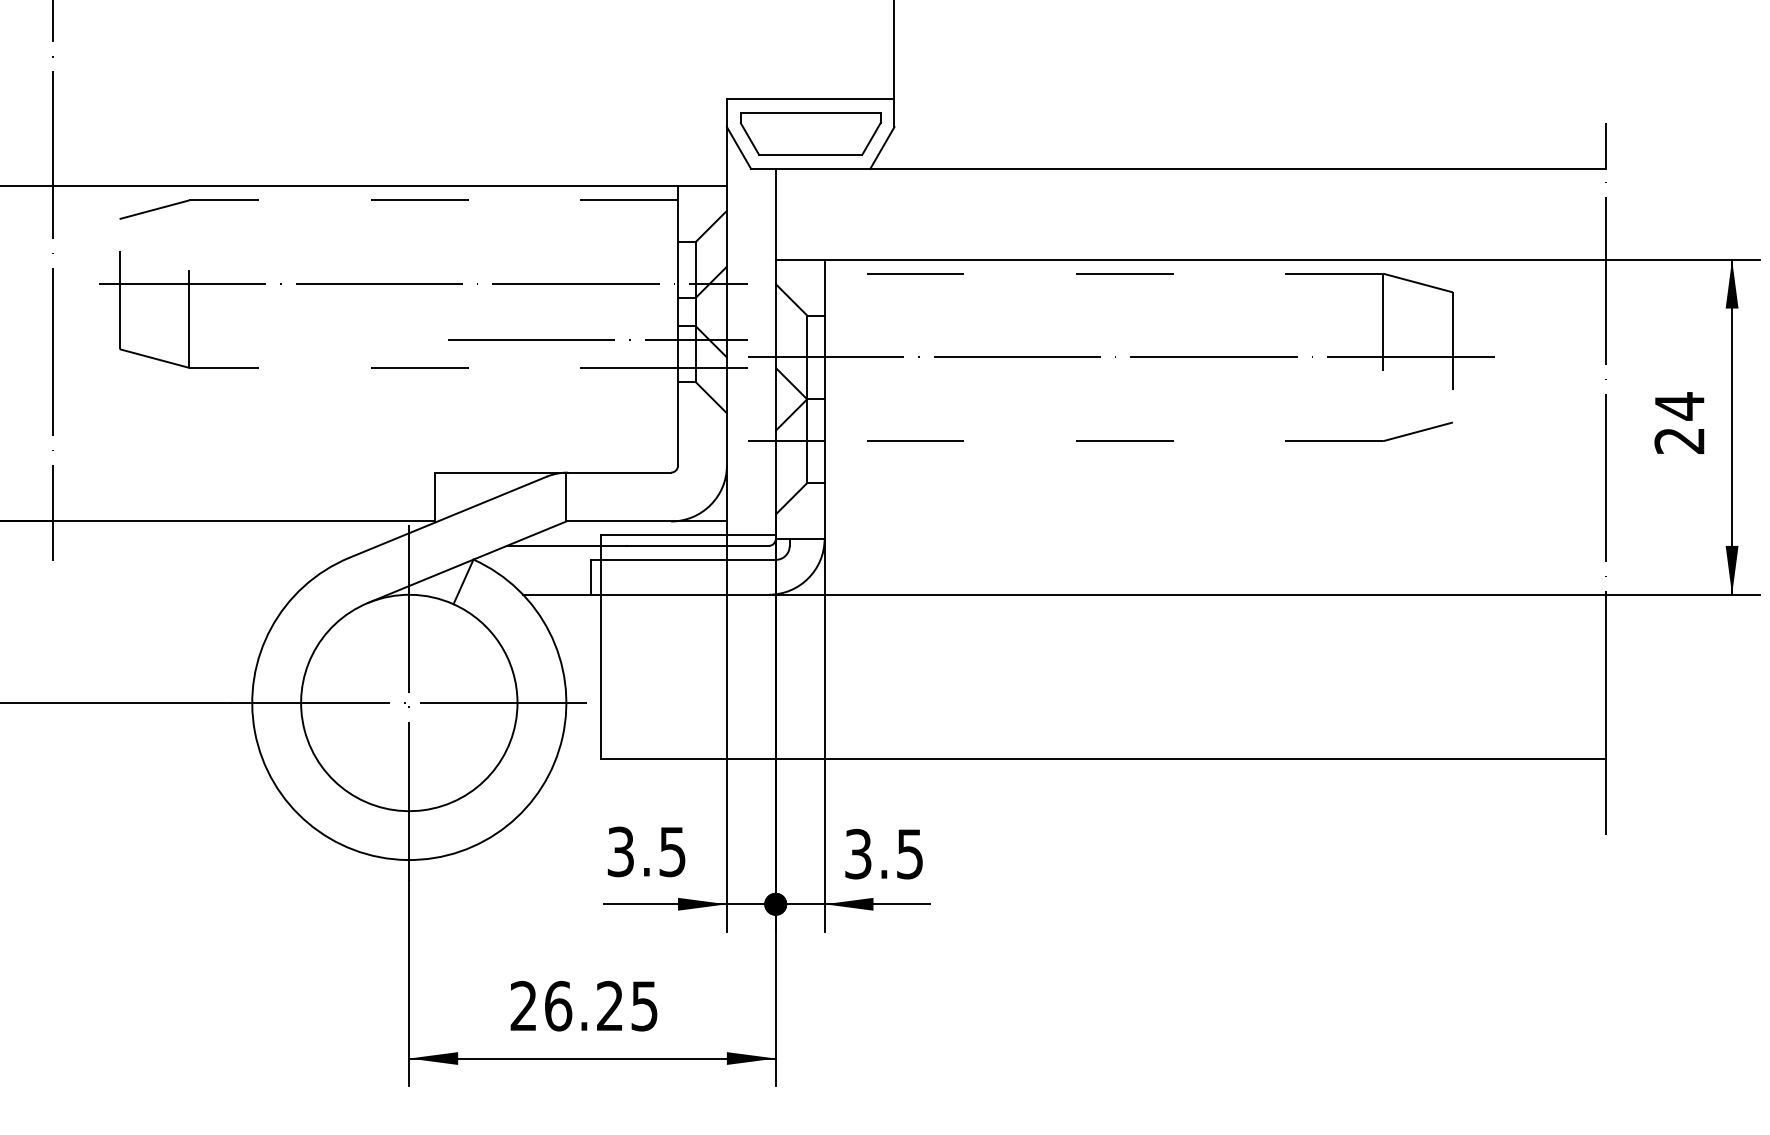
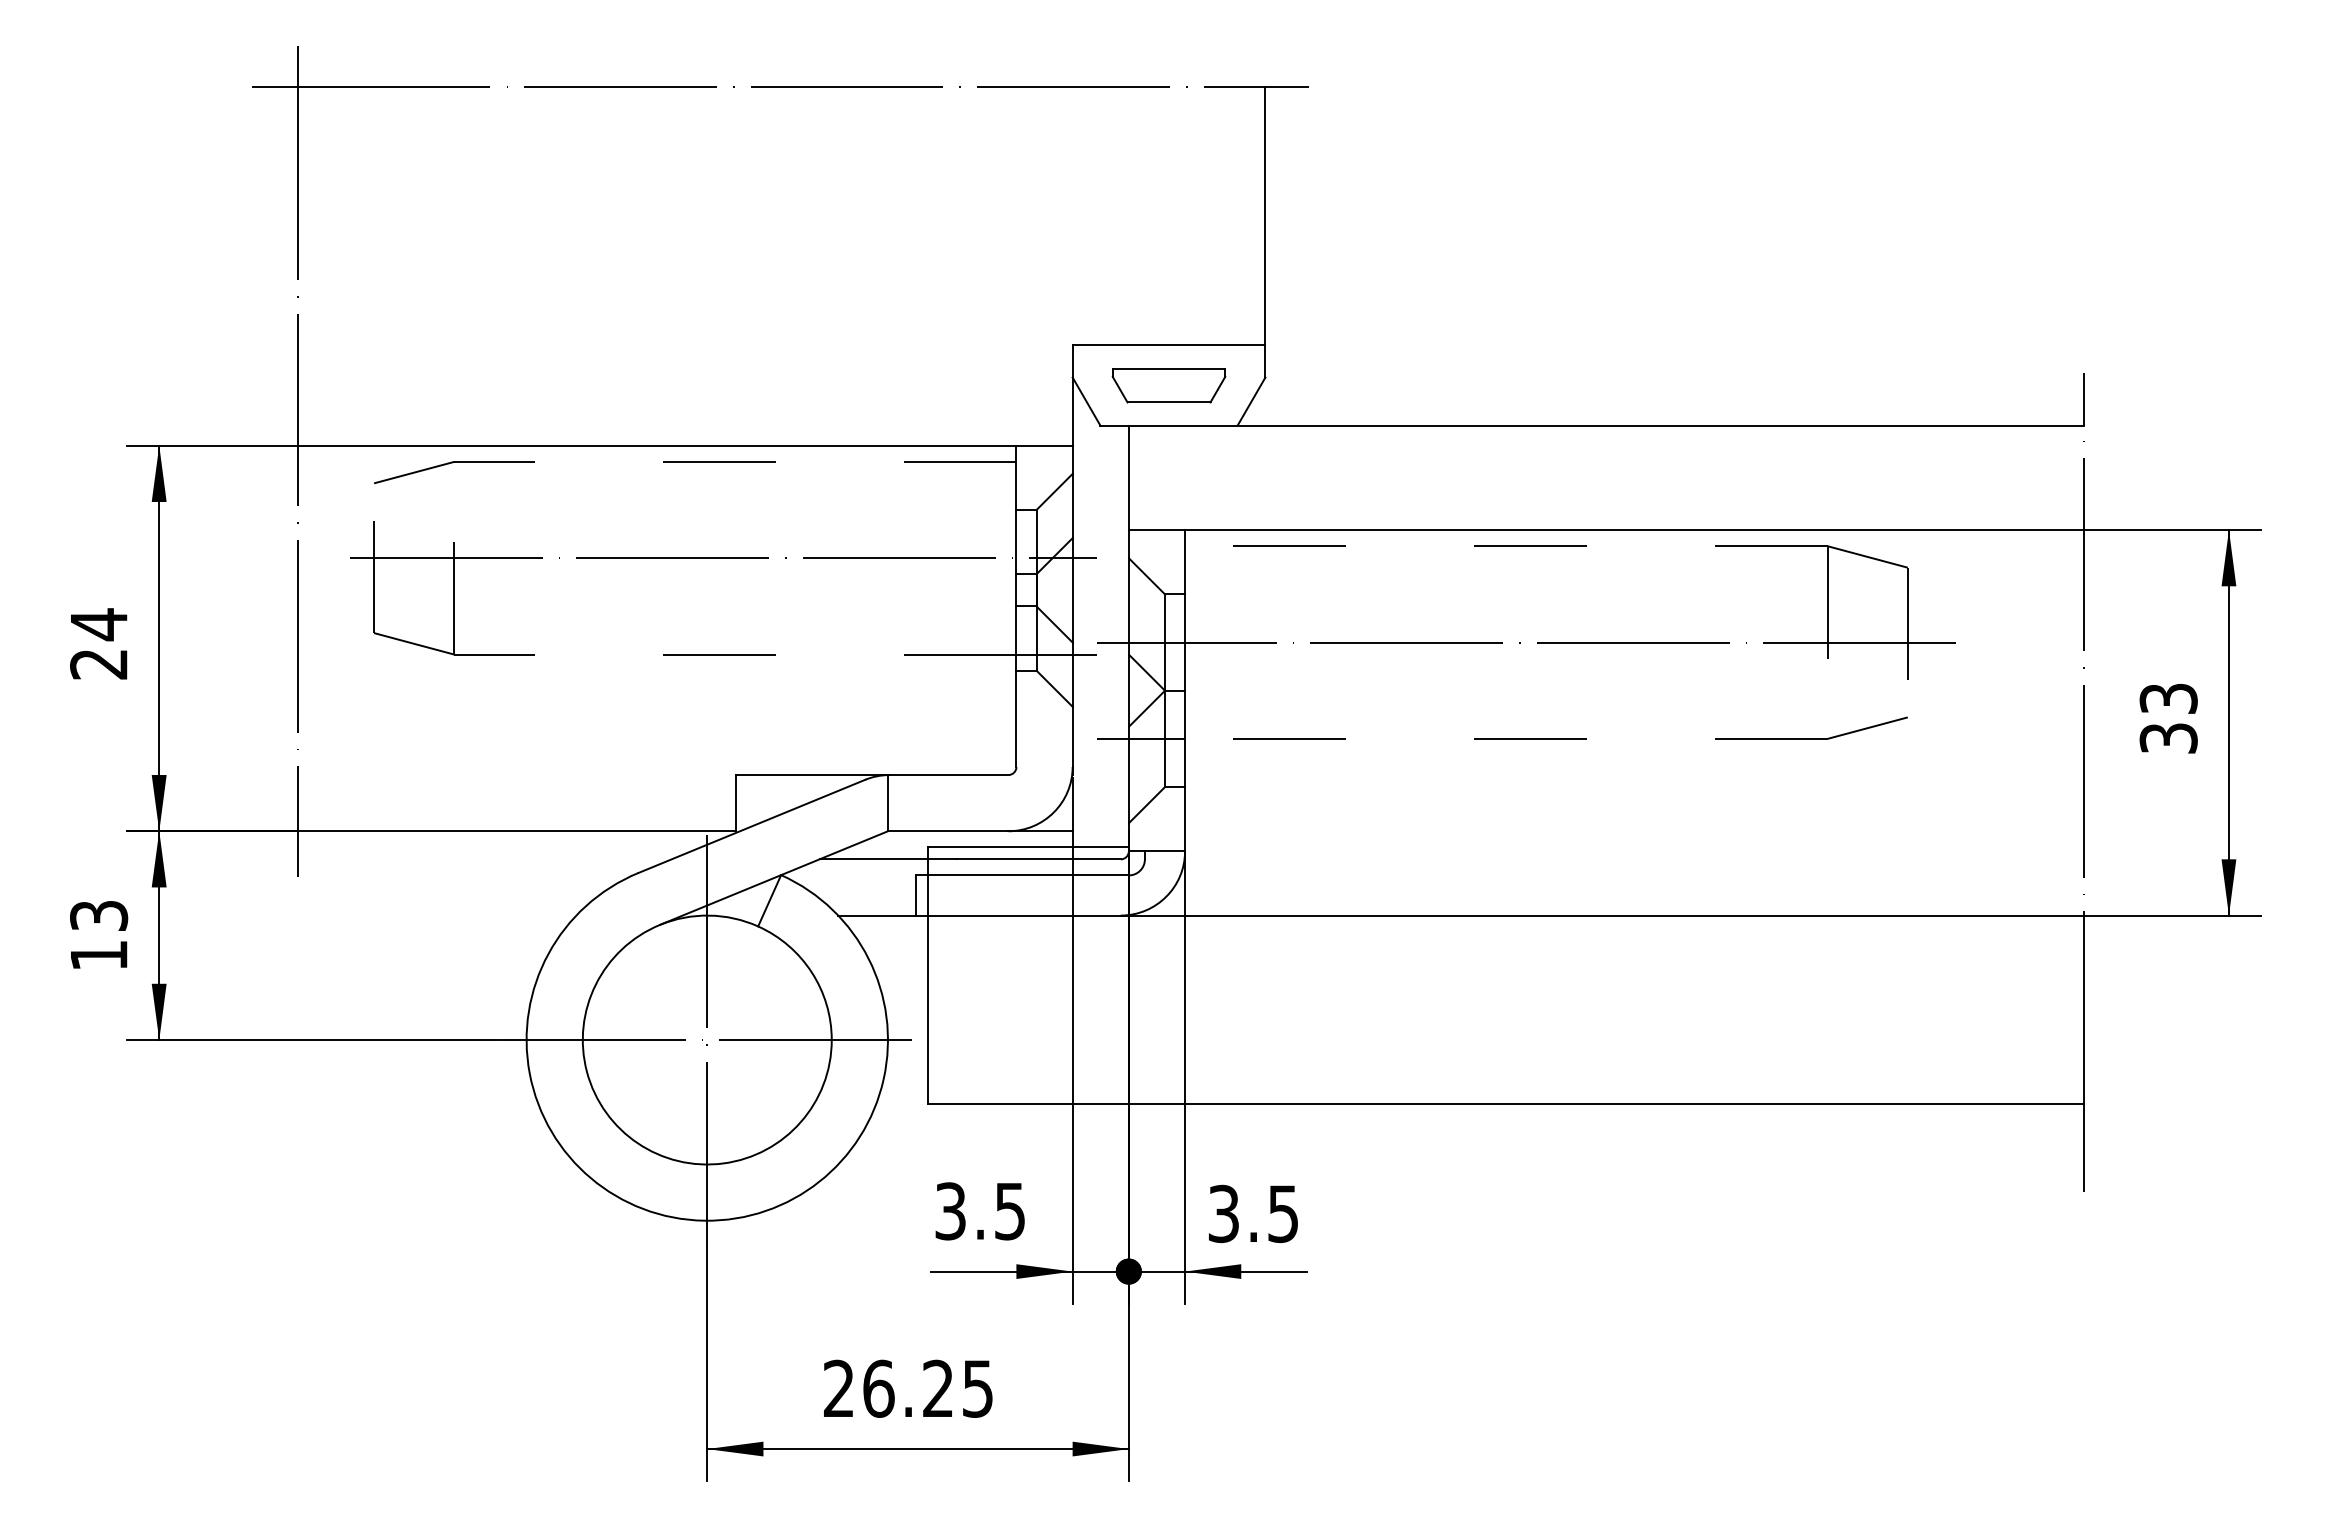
part: (810, 133) -> (1168, 385), size x0.7
line: (597, 340) -> (923, 622), removed
text: (1679, 422) -> (2168, 717), 24 -> 33

